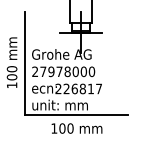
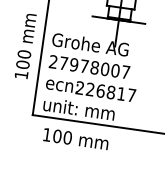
text: (91, 71) -> (125, 71), 27978000 -> 27978007
text: (76, 128) -> (75, 138), moved

